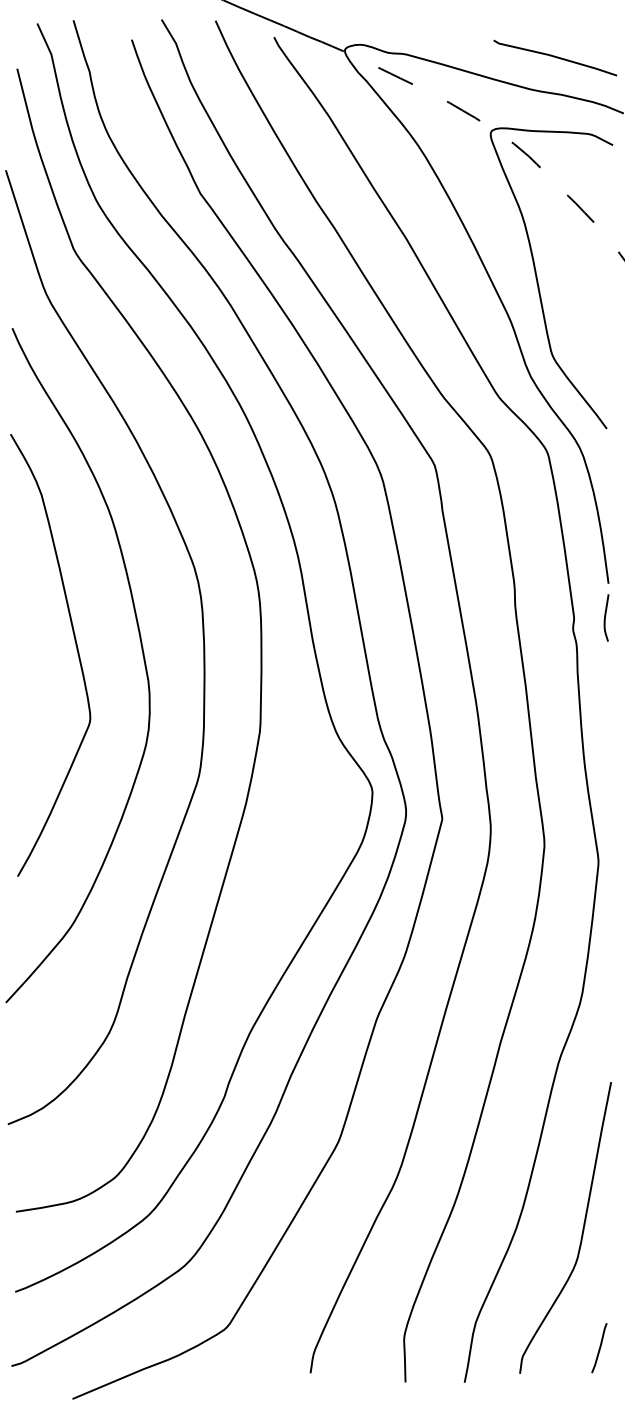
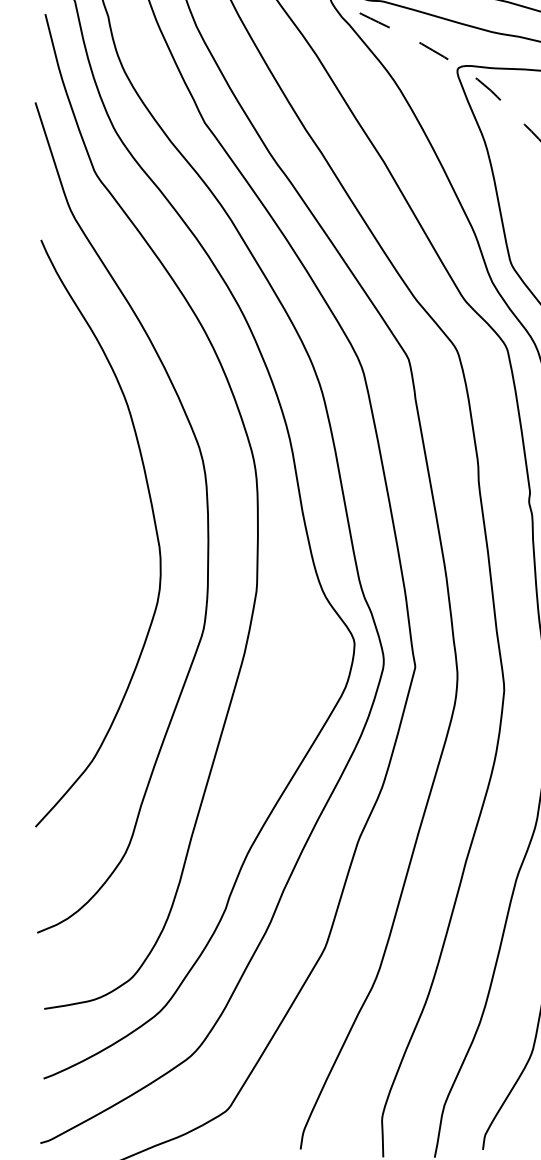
curve: (76, 650) -> (96, 520), removed

